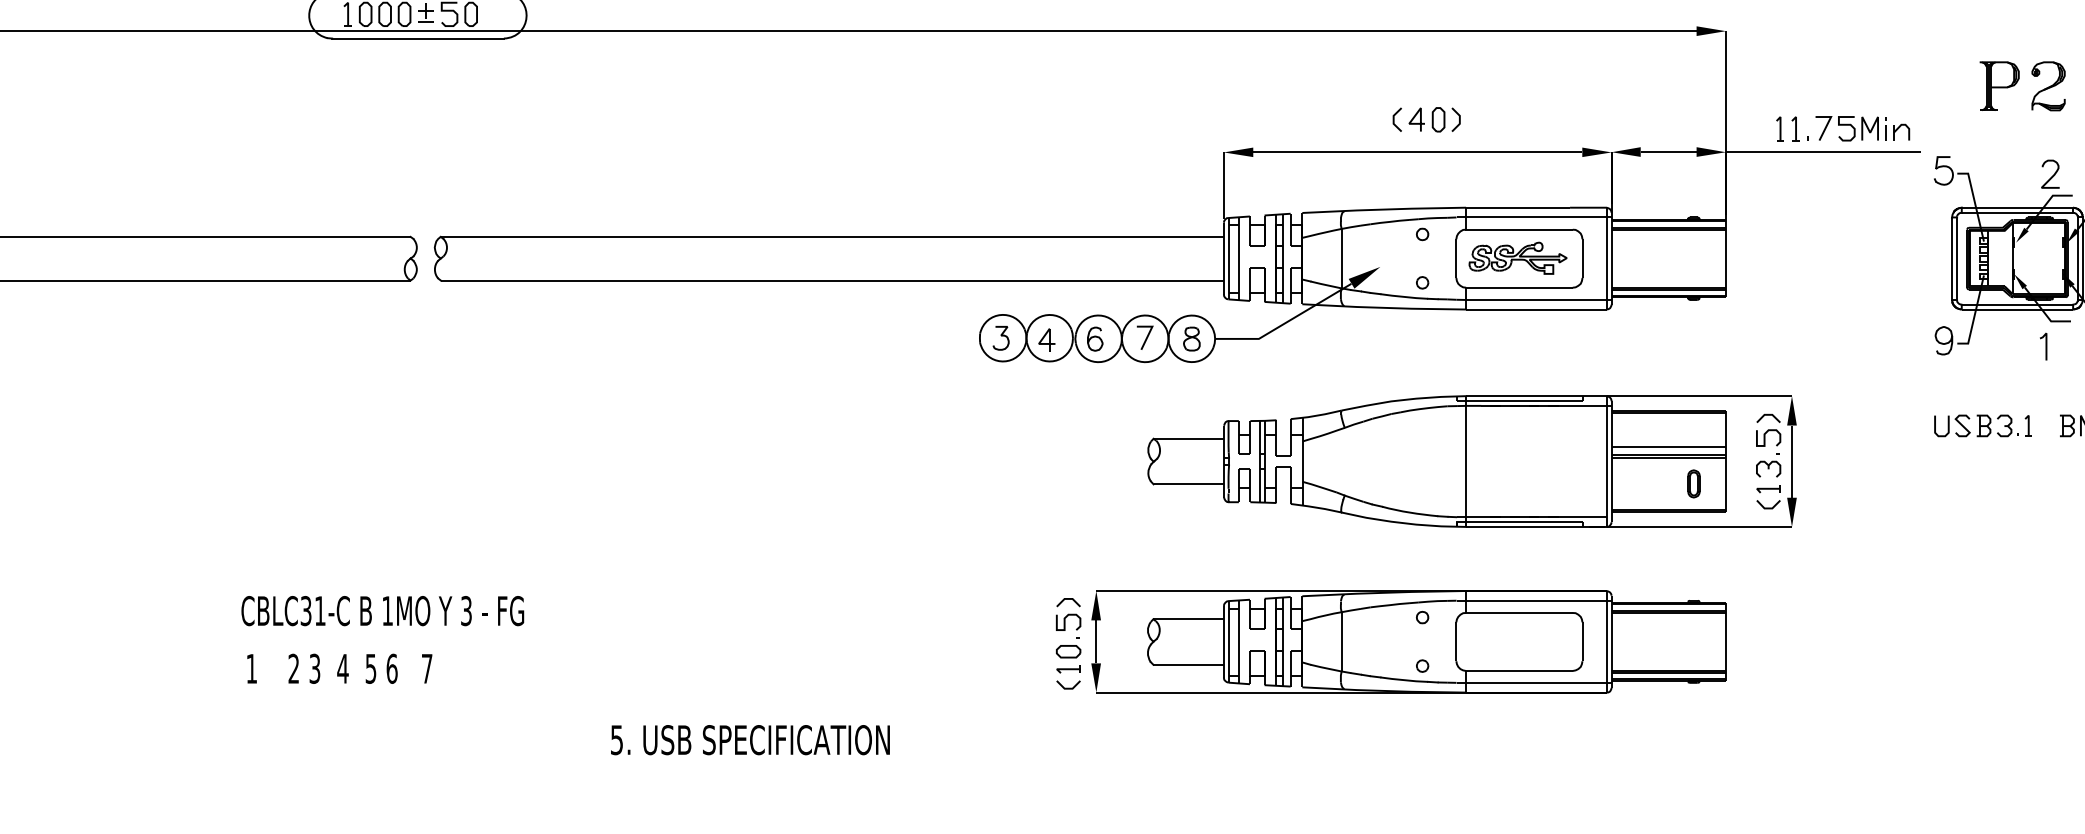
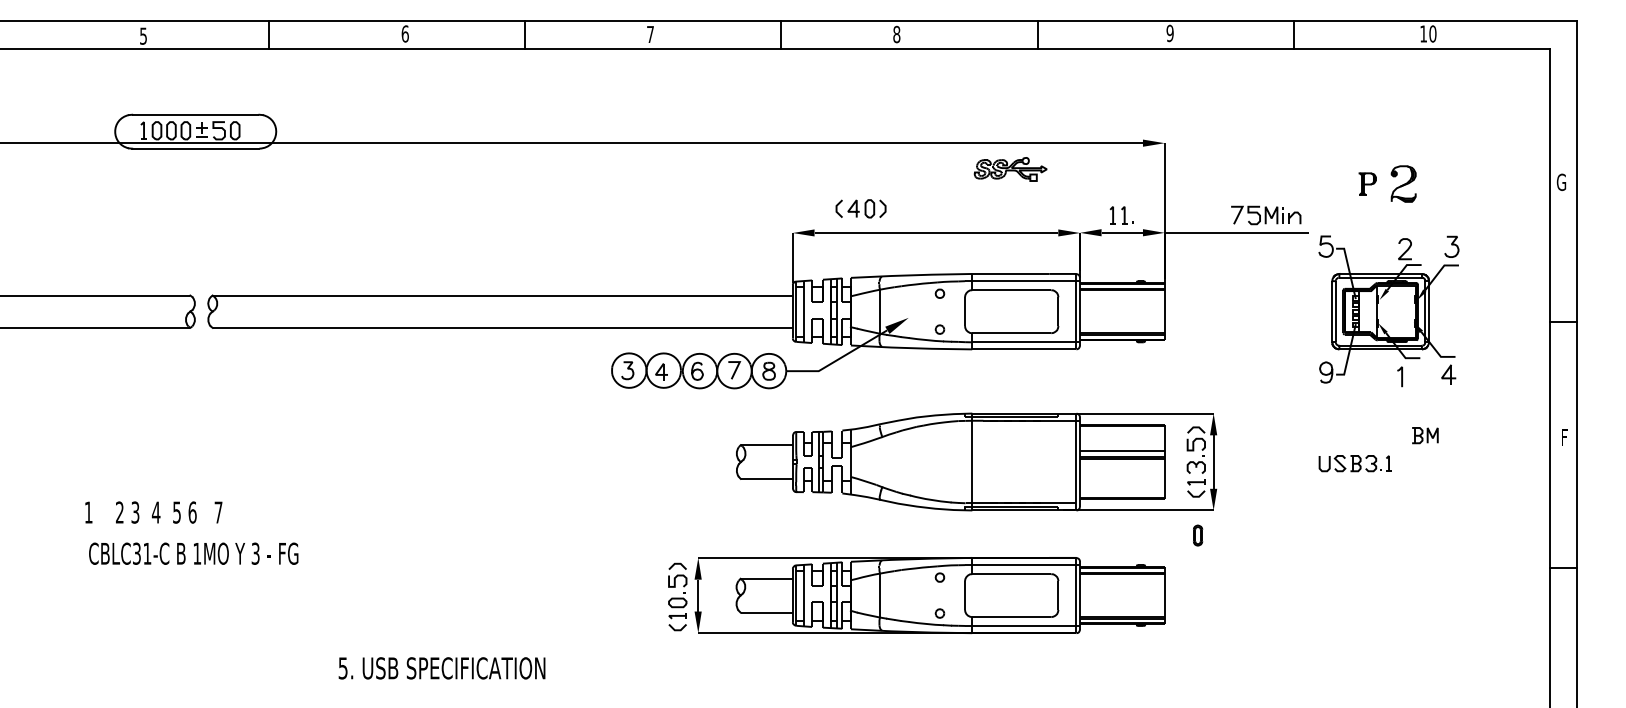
part: (1999, 85) -> (1367, 183), size x0.6
part: (1425, 119) -> (860, 208), moved
part: (1791, 128) -> (1121, 215), moved
part: (1517, 258) -> (1010, 169), moved
part: (1982, 425) -> (1354, 463), moved
part: (1694, 483) -> (1198, 535), moved
text: (382, 610) -> (193, 553), moved
text: (339, 668) -> (153, 512), moved

